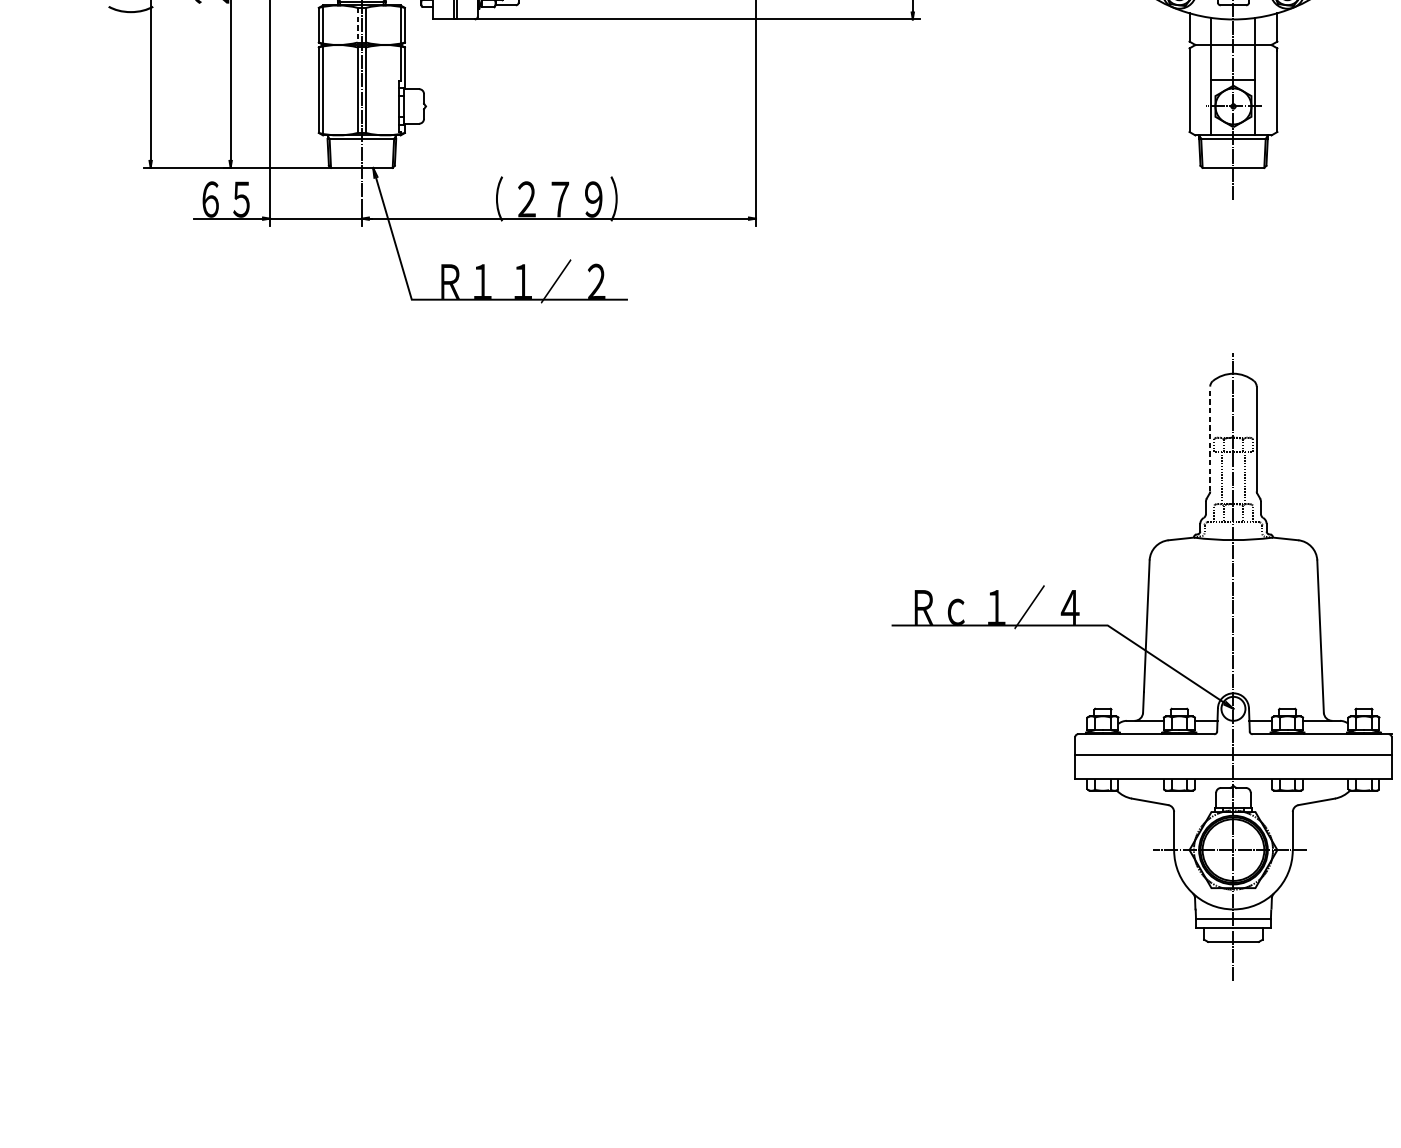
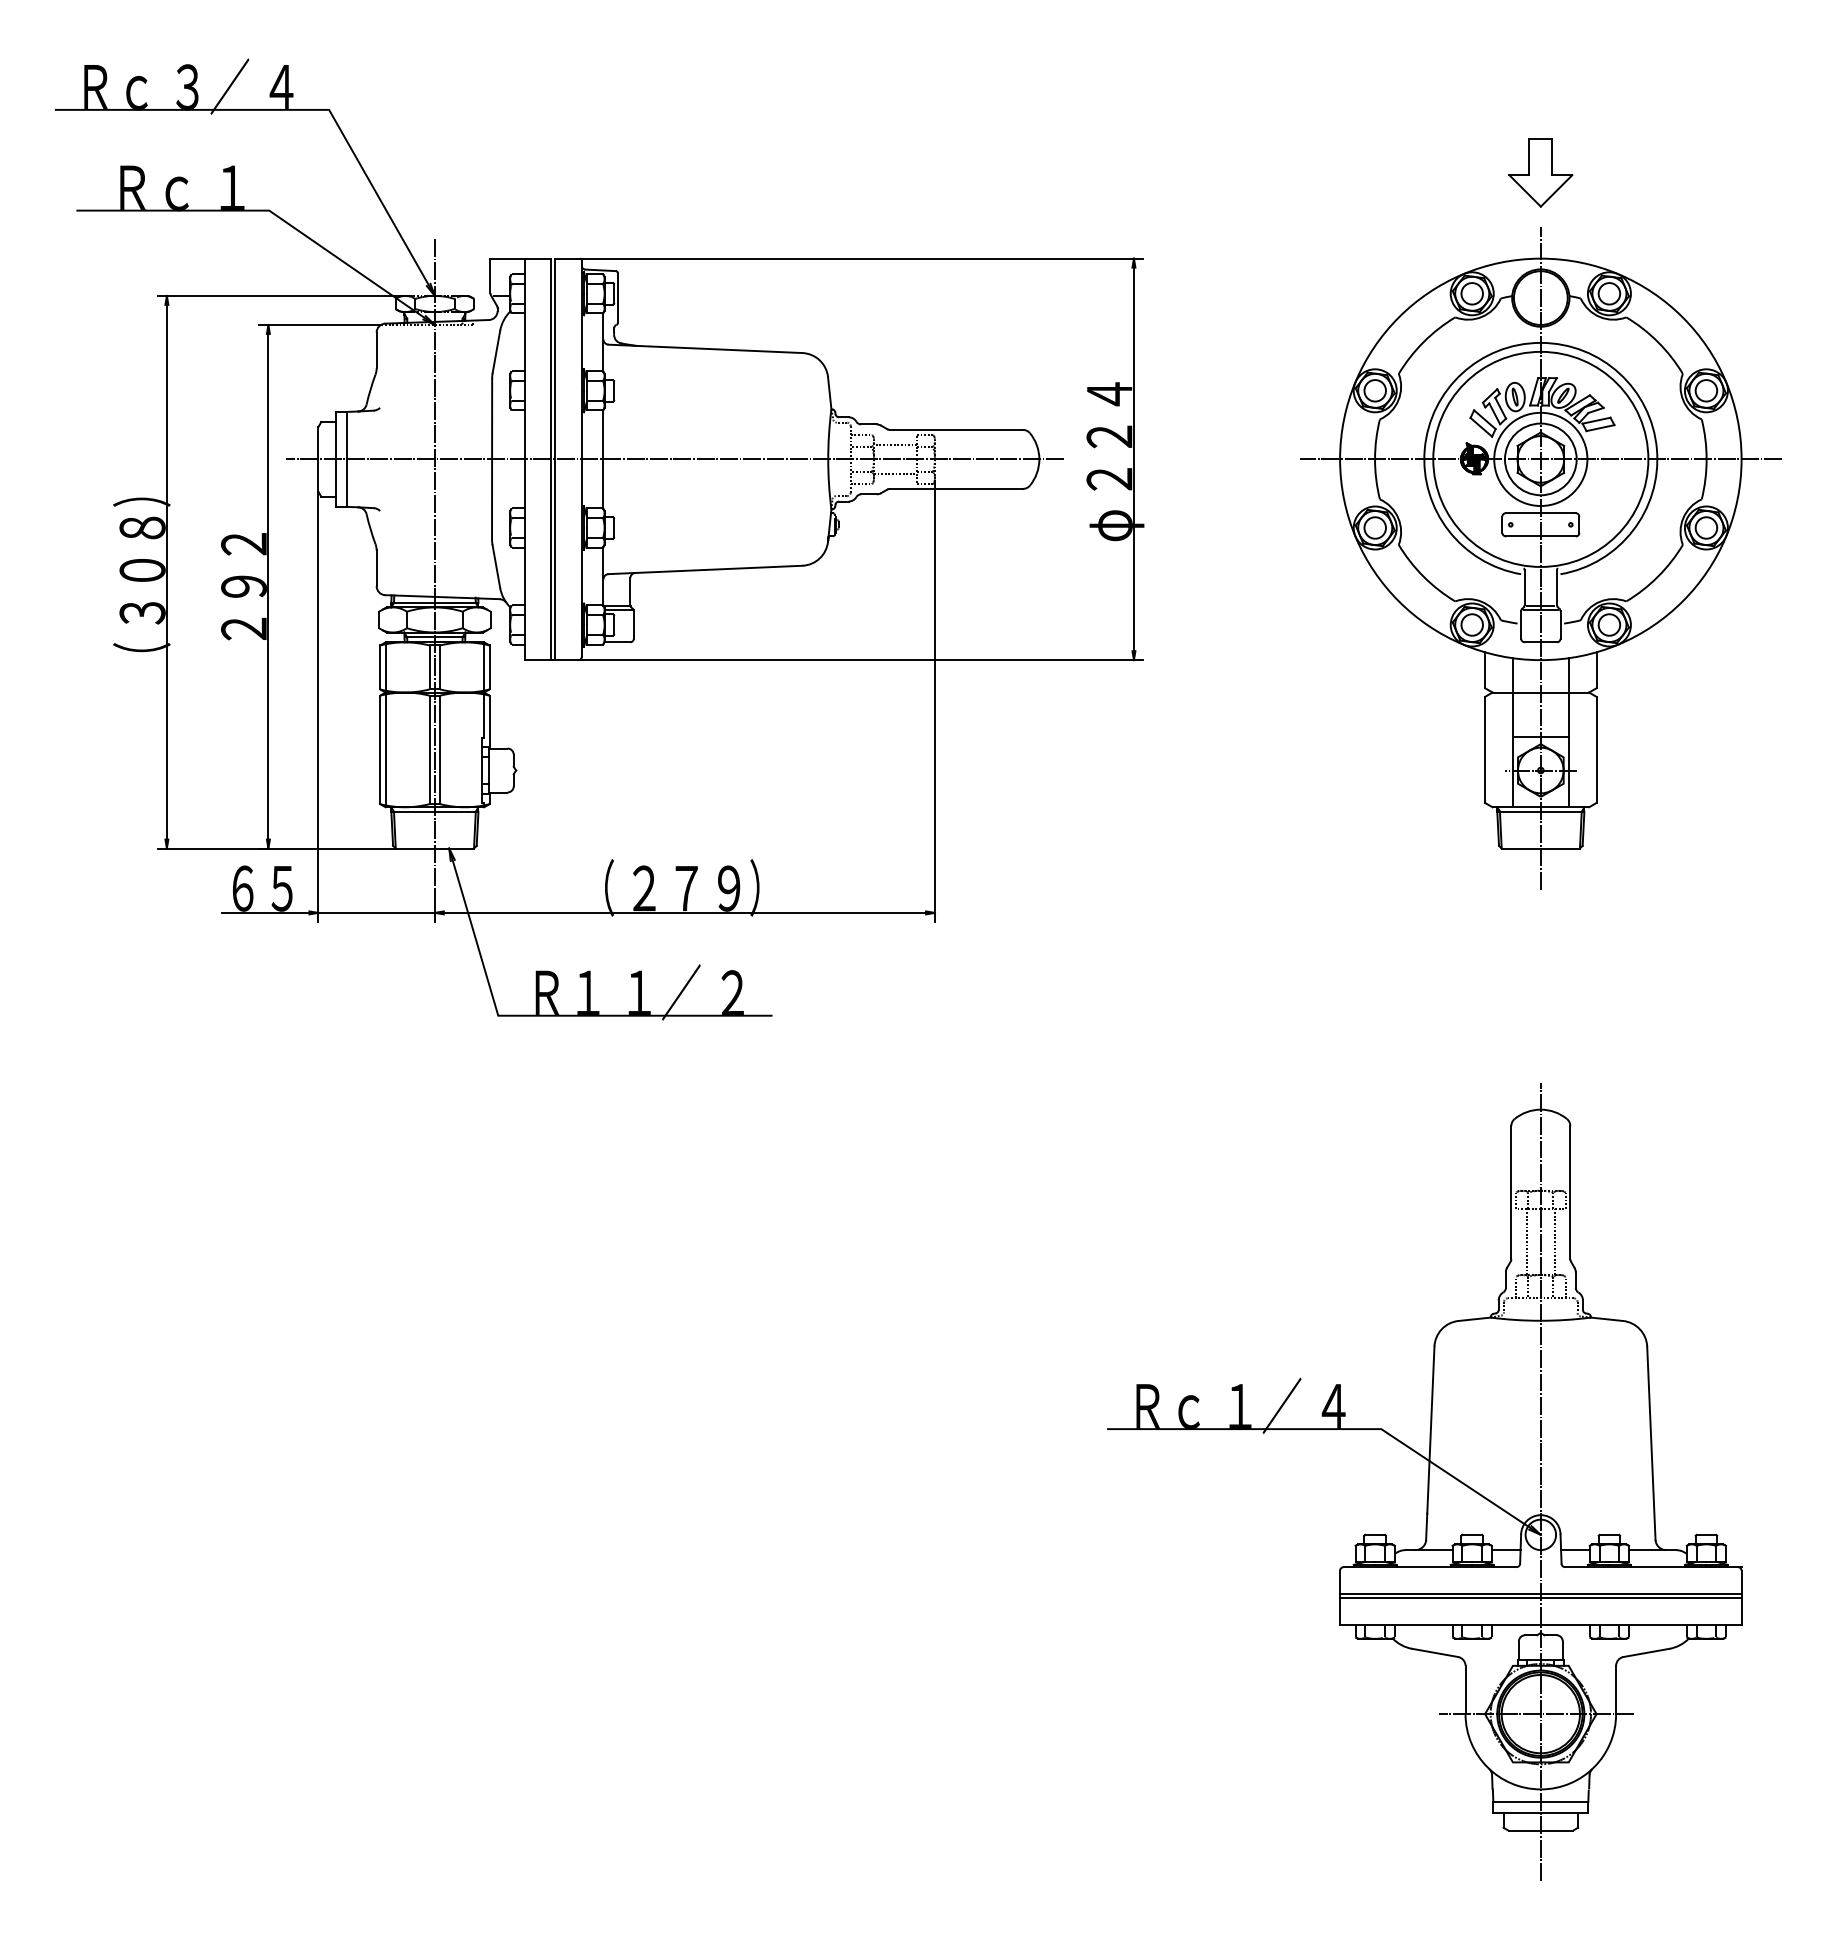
line: (357, 25) -> (429, 667), dashed -> solid
line: (1210, 439) -> (1511, 1192), dashed -> solid
line: (1233, 758) -> (1540, 1597), added

